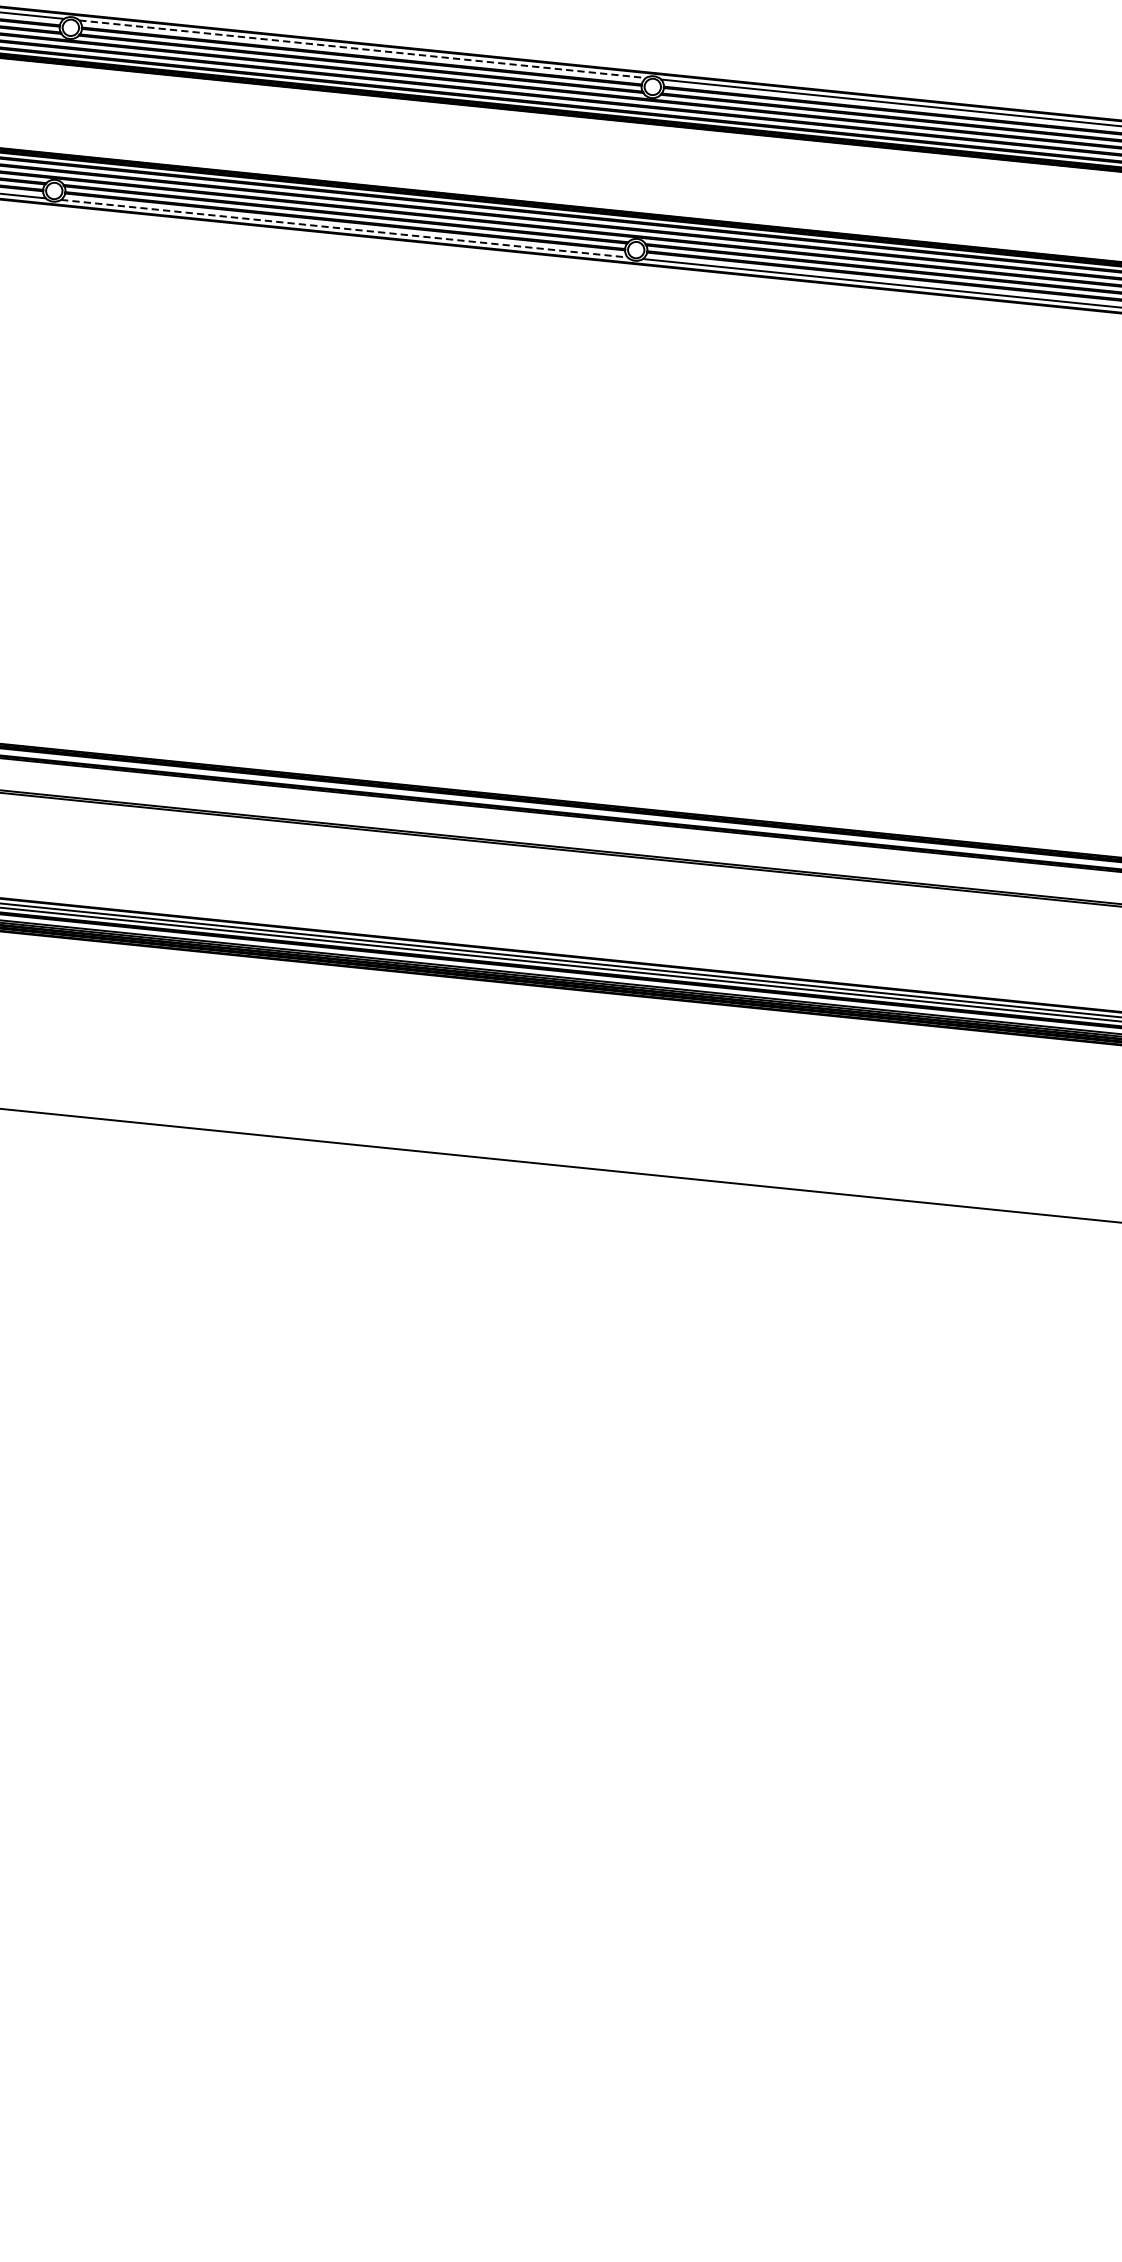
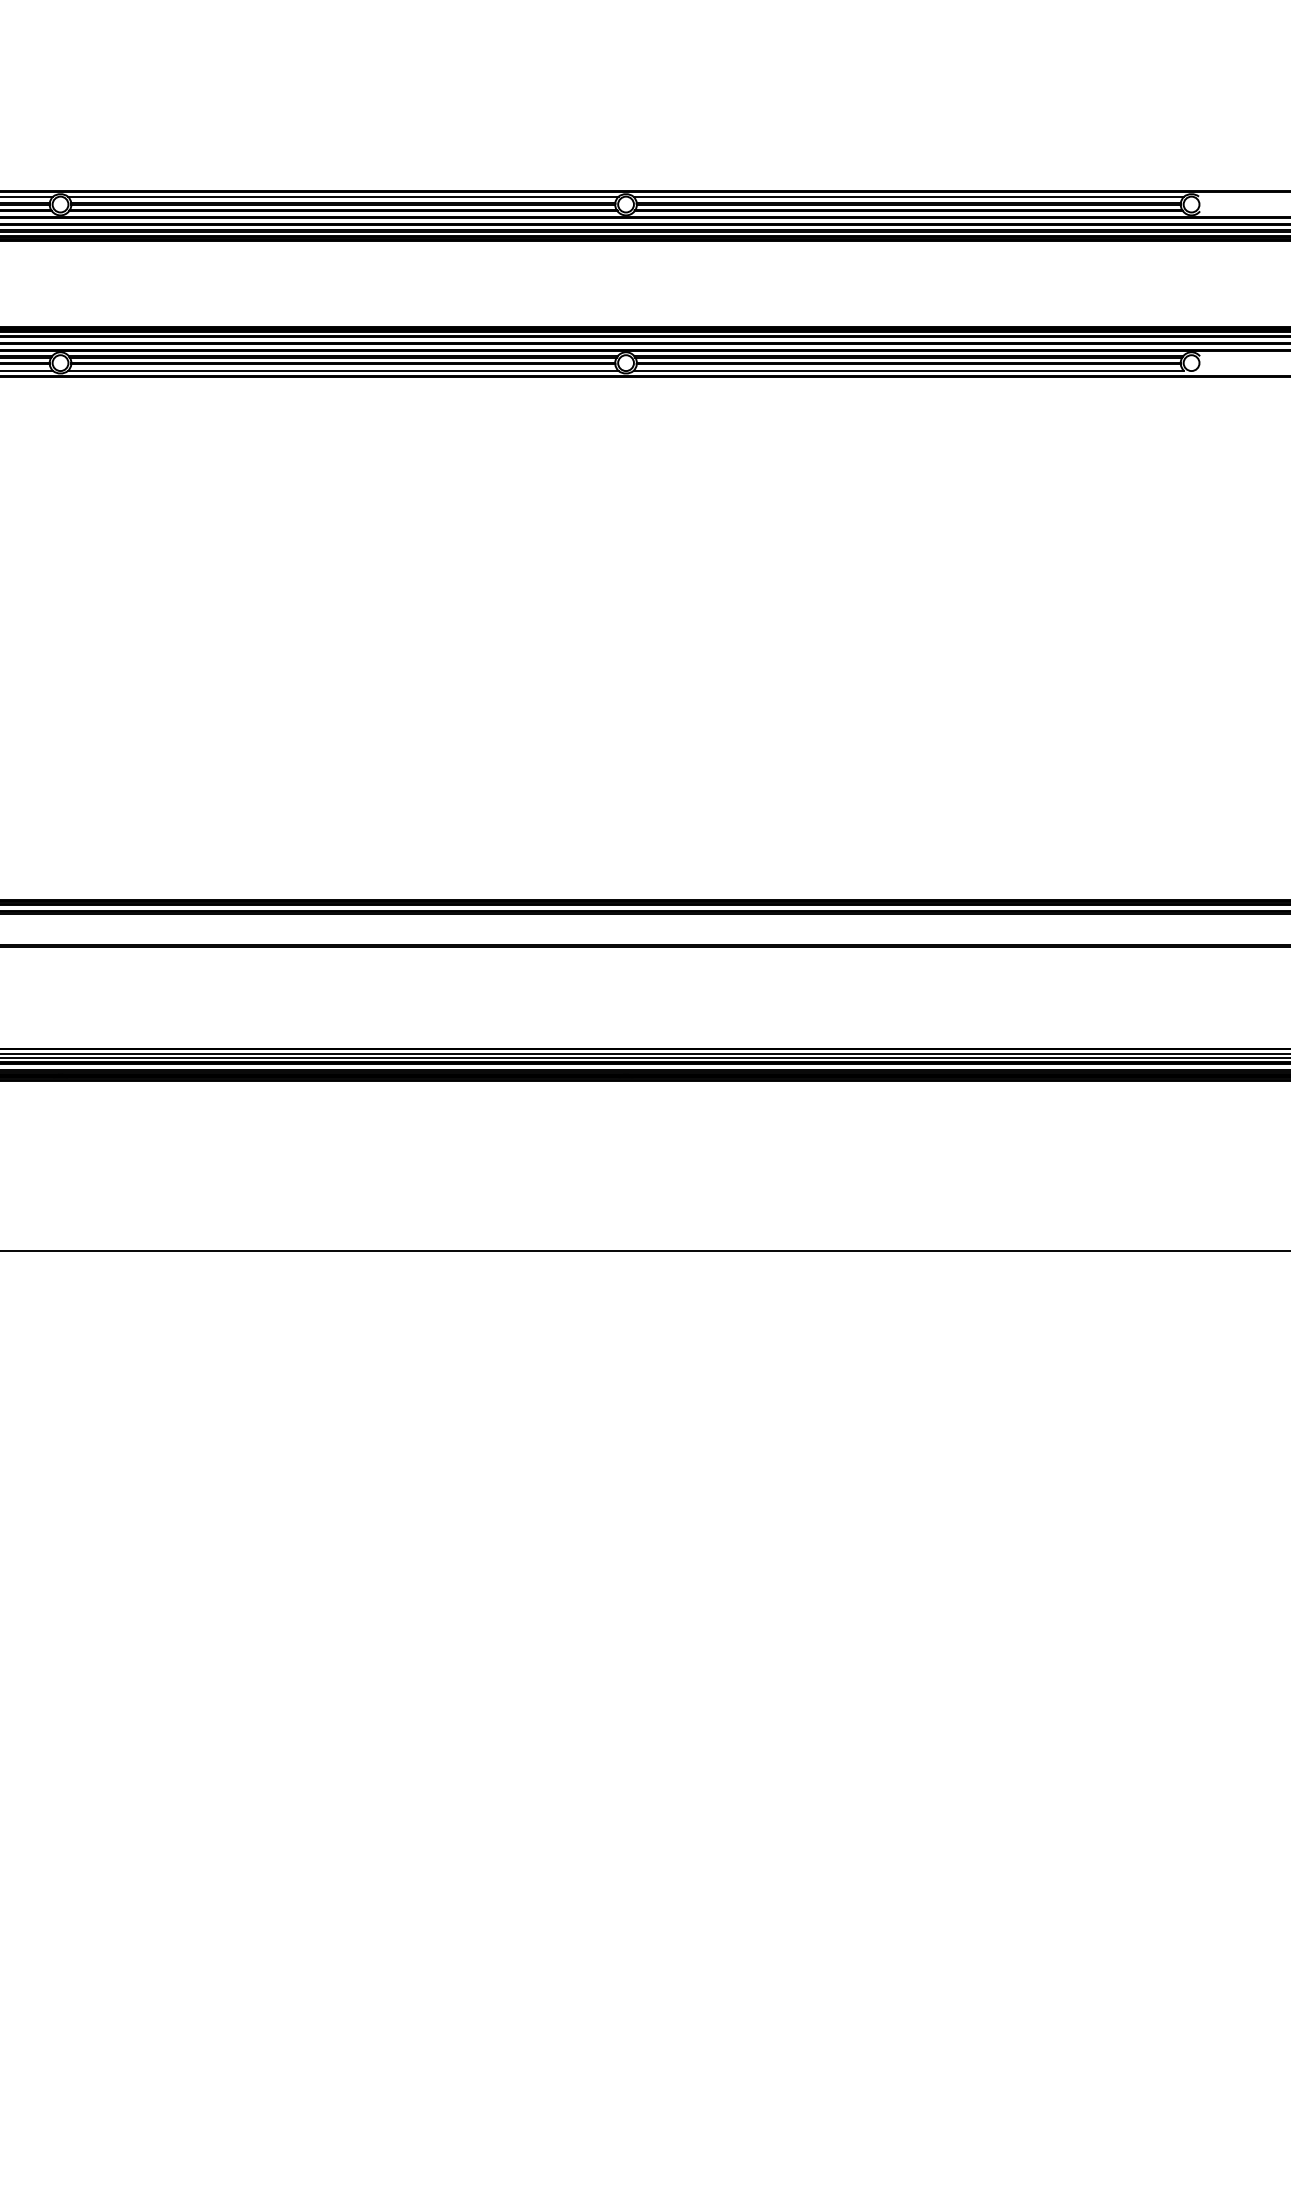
line: (362, 49) -> (343, 196), dashed -> solid
line: (344, 229) -> (343, 371), dashed -> solid

